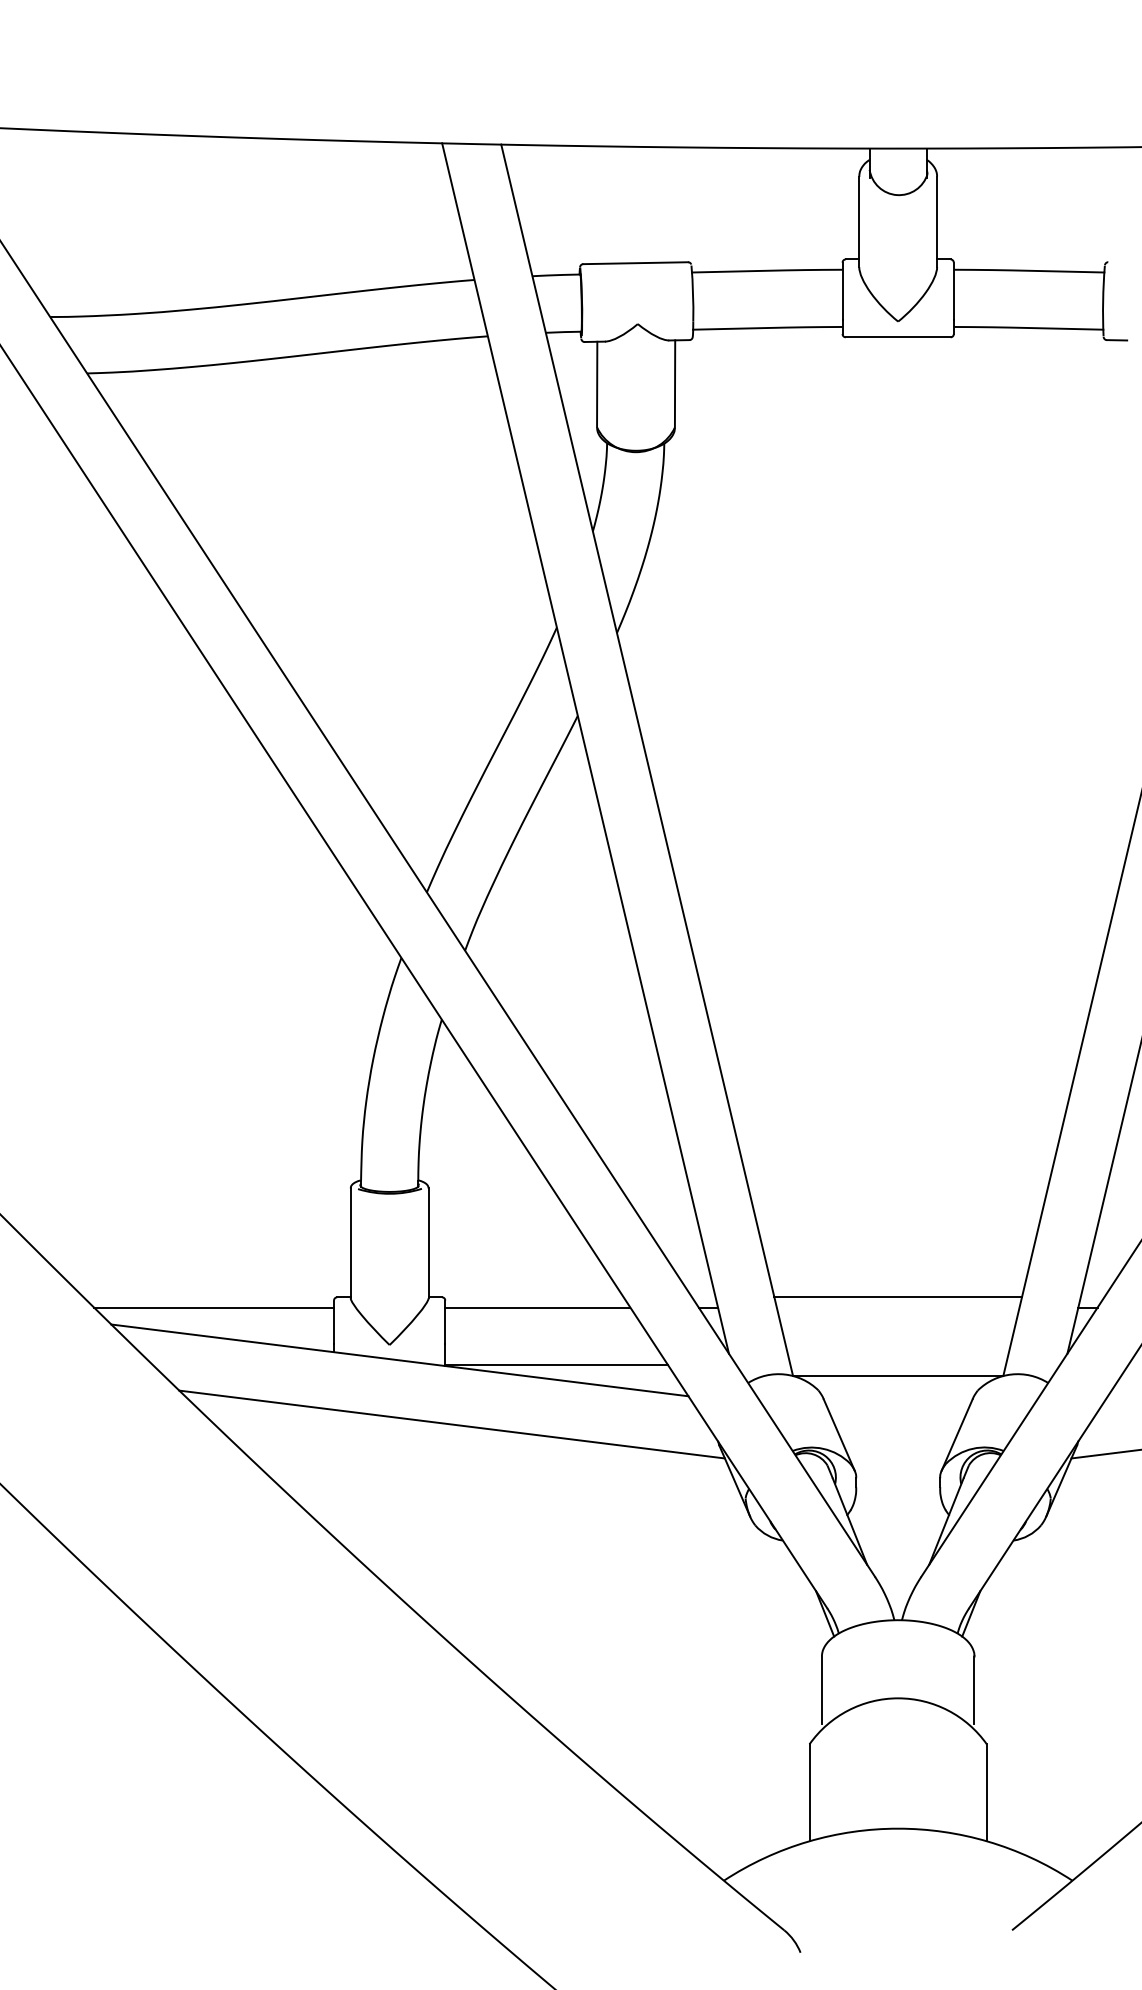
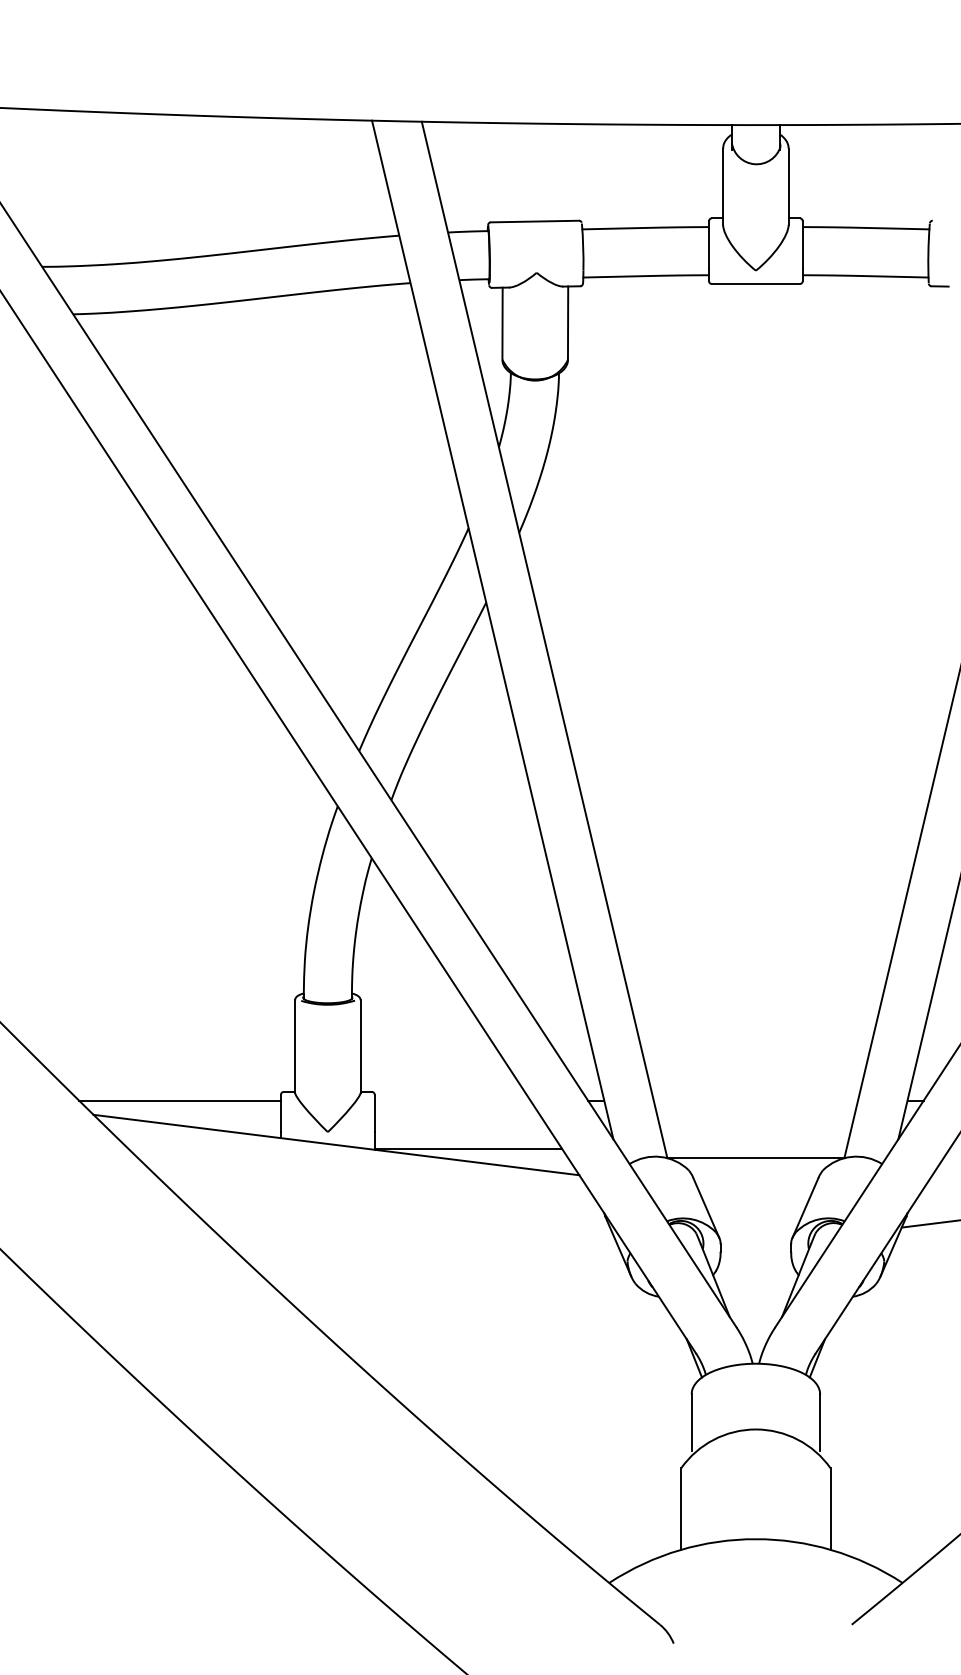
line: (897, 1296) -> (755, 1091), removed
line: (537, 1307) -> (452, 1100), removed
line: (452, 1423) -> (380, 1198), removed

